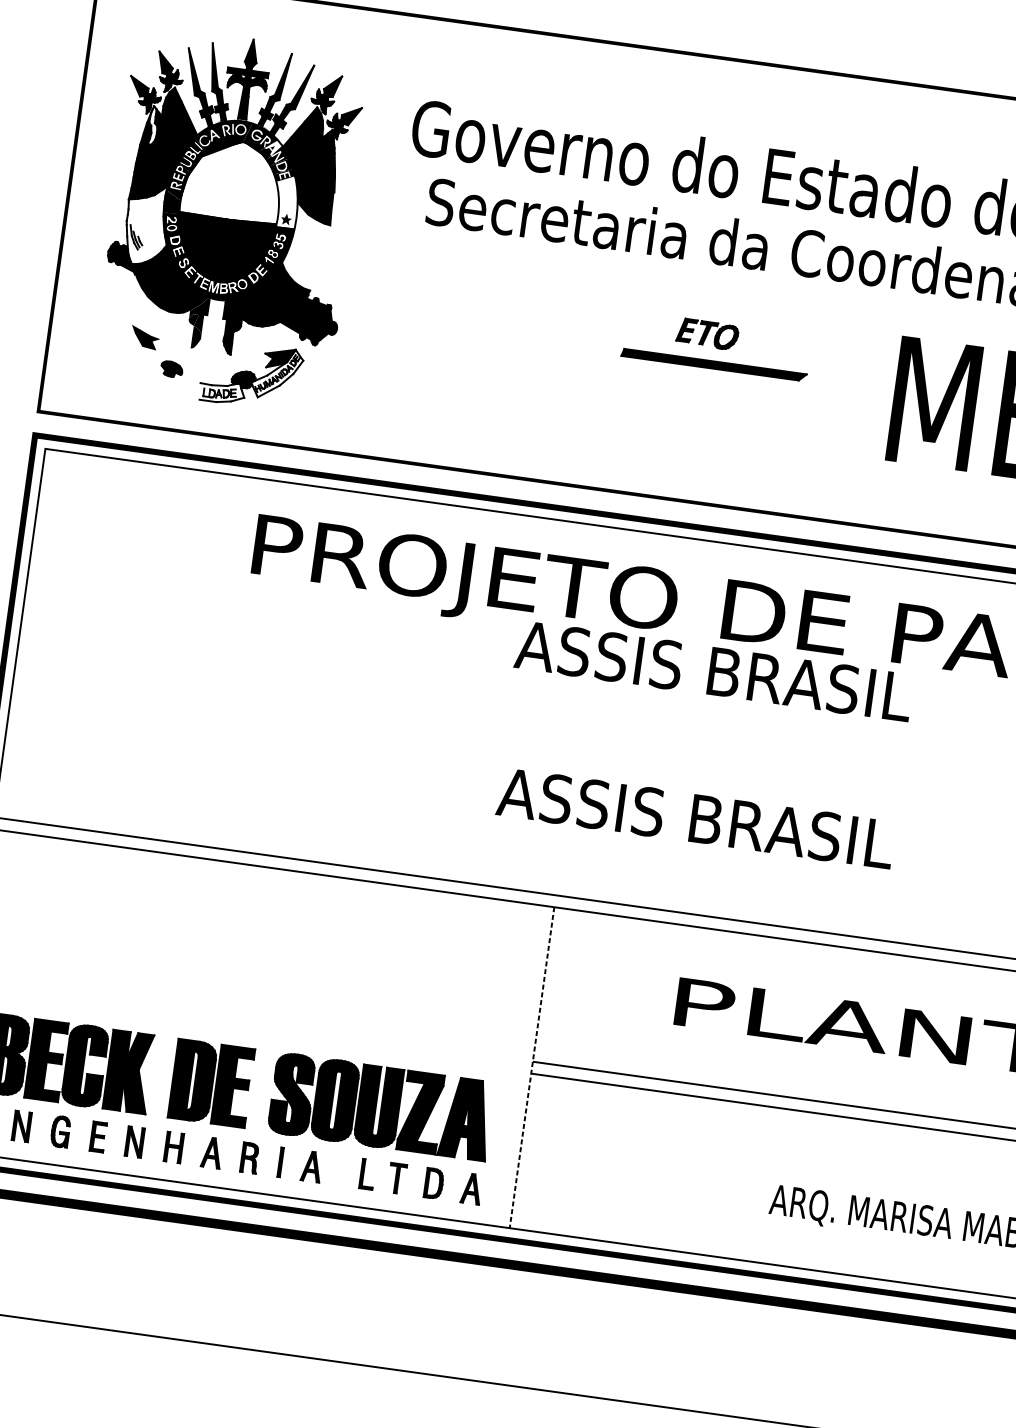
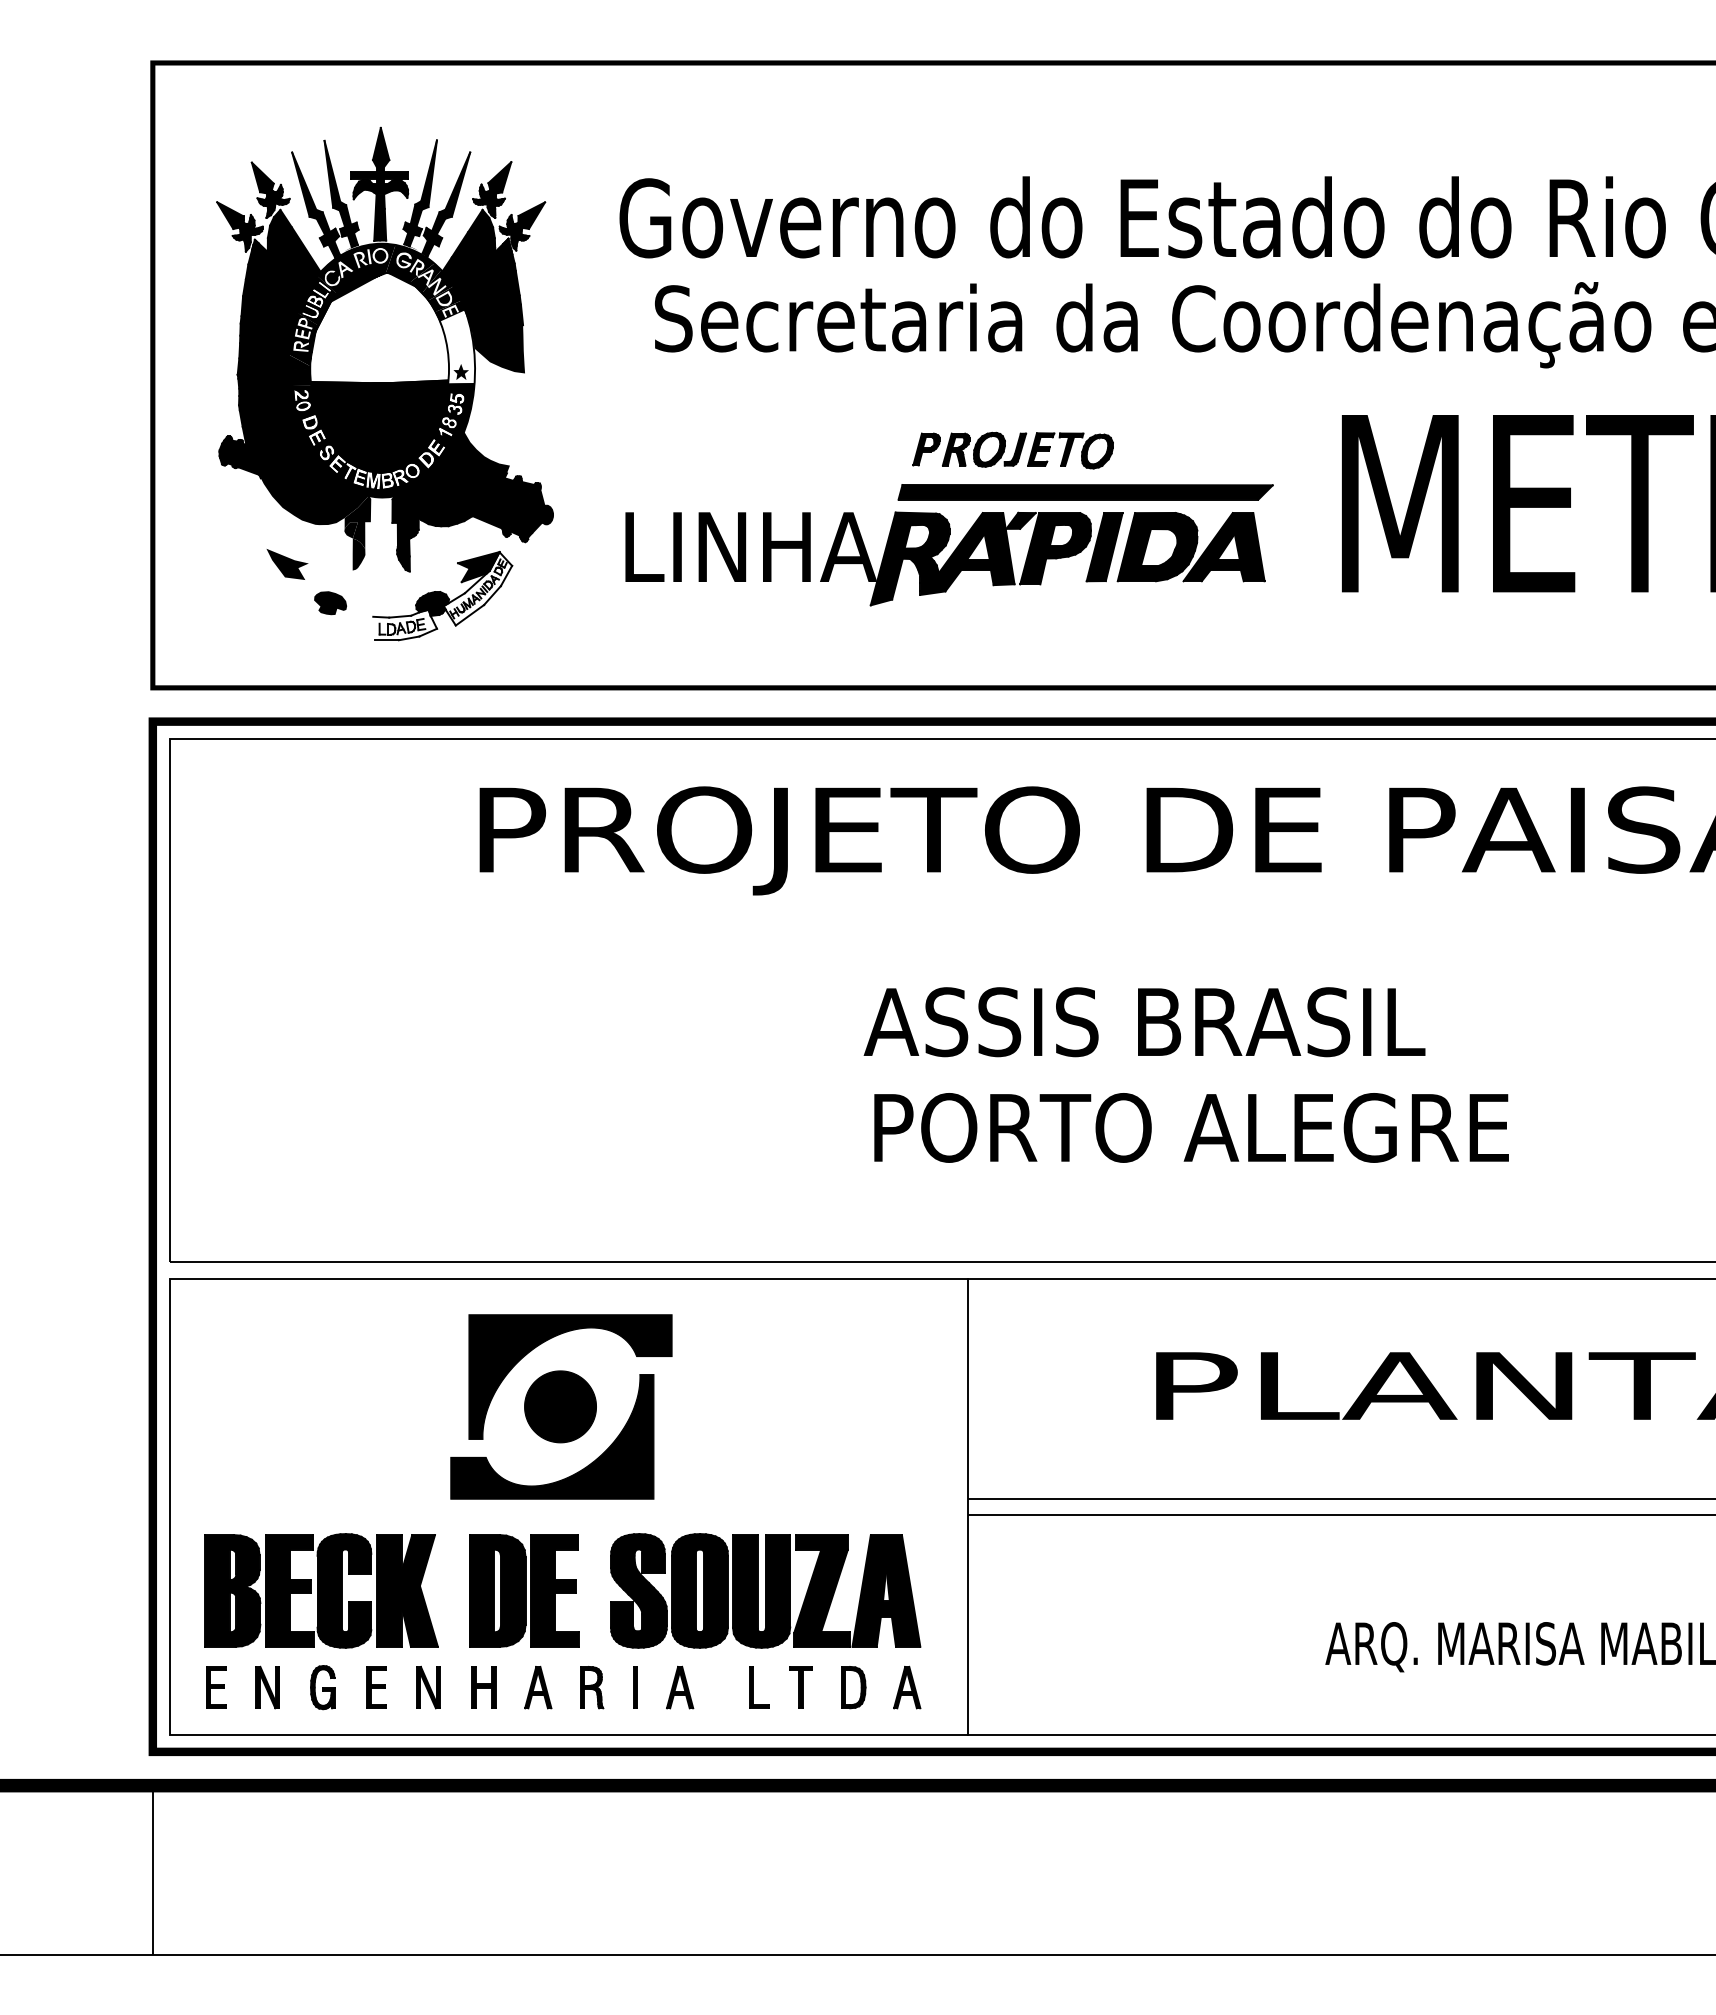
fill: (153, 125) -> (257, 266), added
fill: (273, 147) -> (429, 274), added
fill: (147, 224) -> (268, 406), added
part: (636, 323) -> (969, 449), added
part: (714, 365) -> (1085, 492), size x1.43
part: (609, 397) -> (945, 558), added
text: (713, 671) -> (1144, 1022), moved
text: (723, 822) -> (1187, 1127), ASSIS BRASIL -> PORTO ALEGRE
part: (255, 957) -> (561, 1406), added
line: (531, 1068) -> (967, 1507), dashed -> solid

